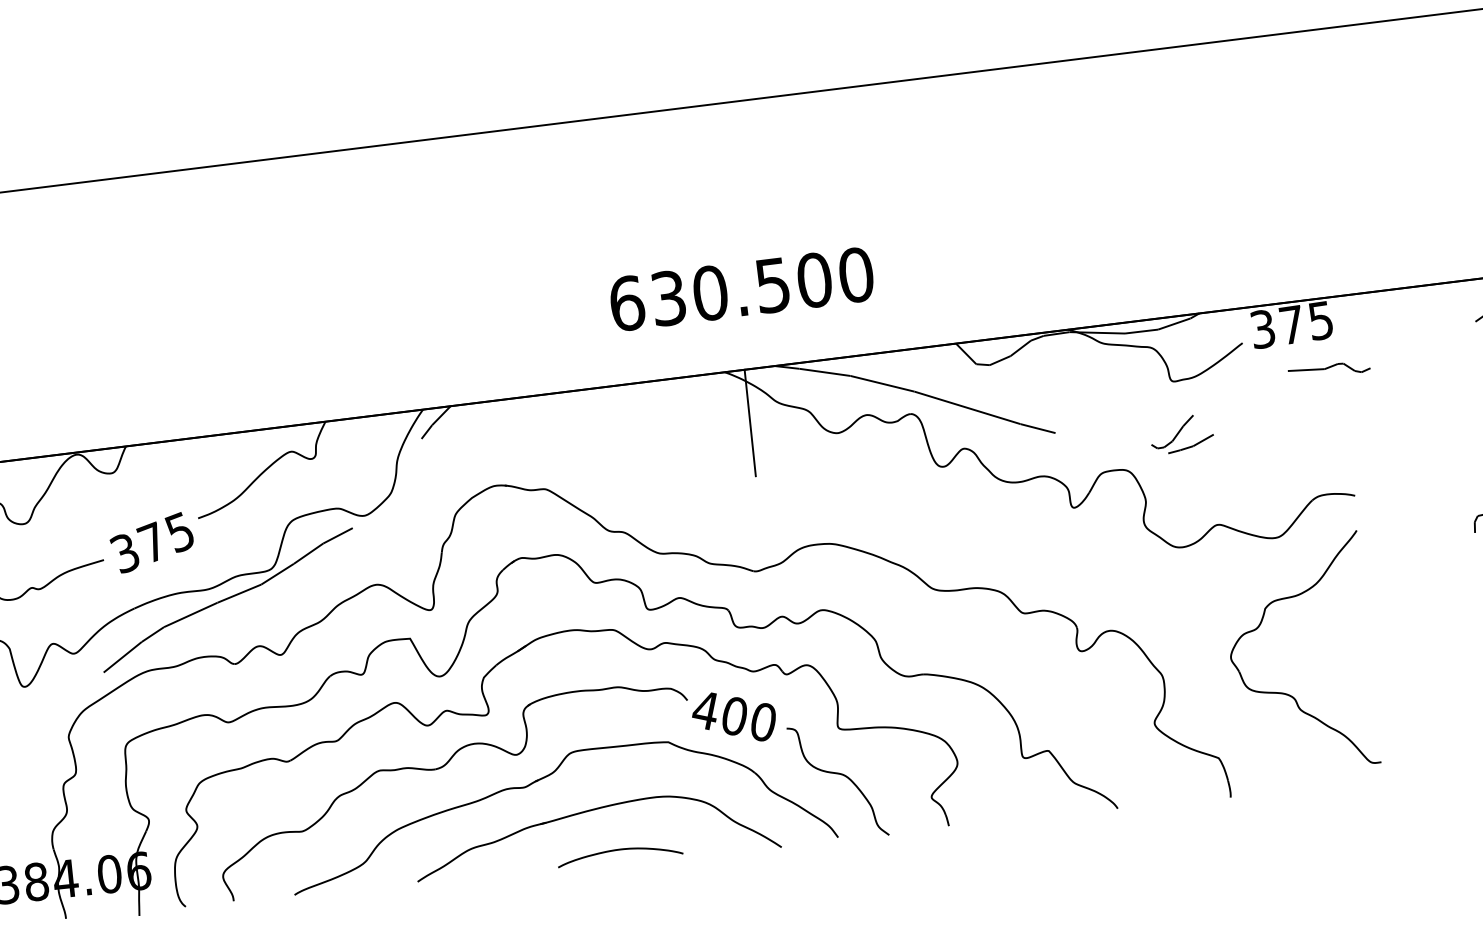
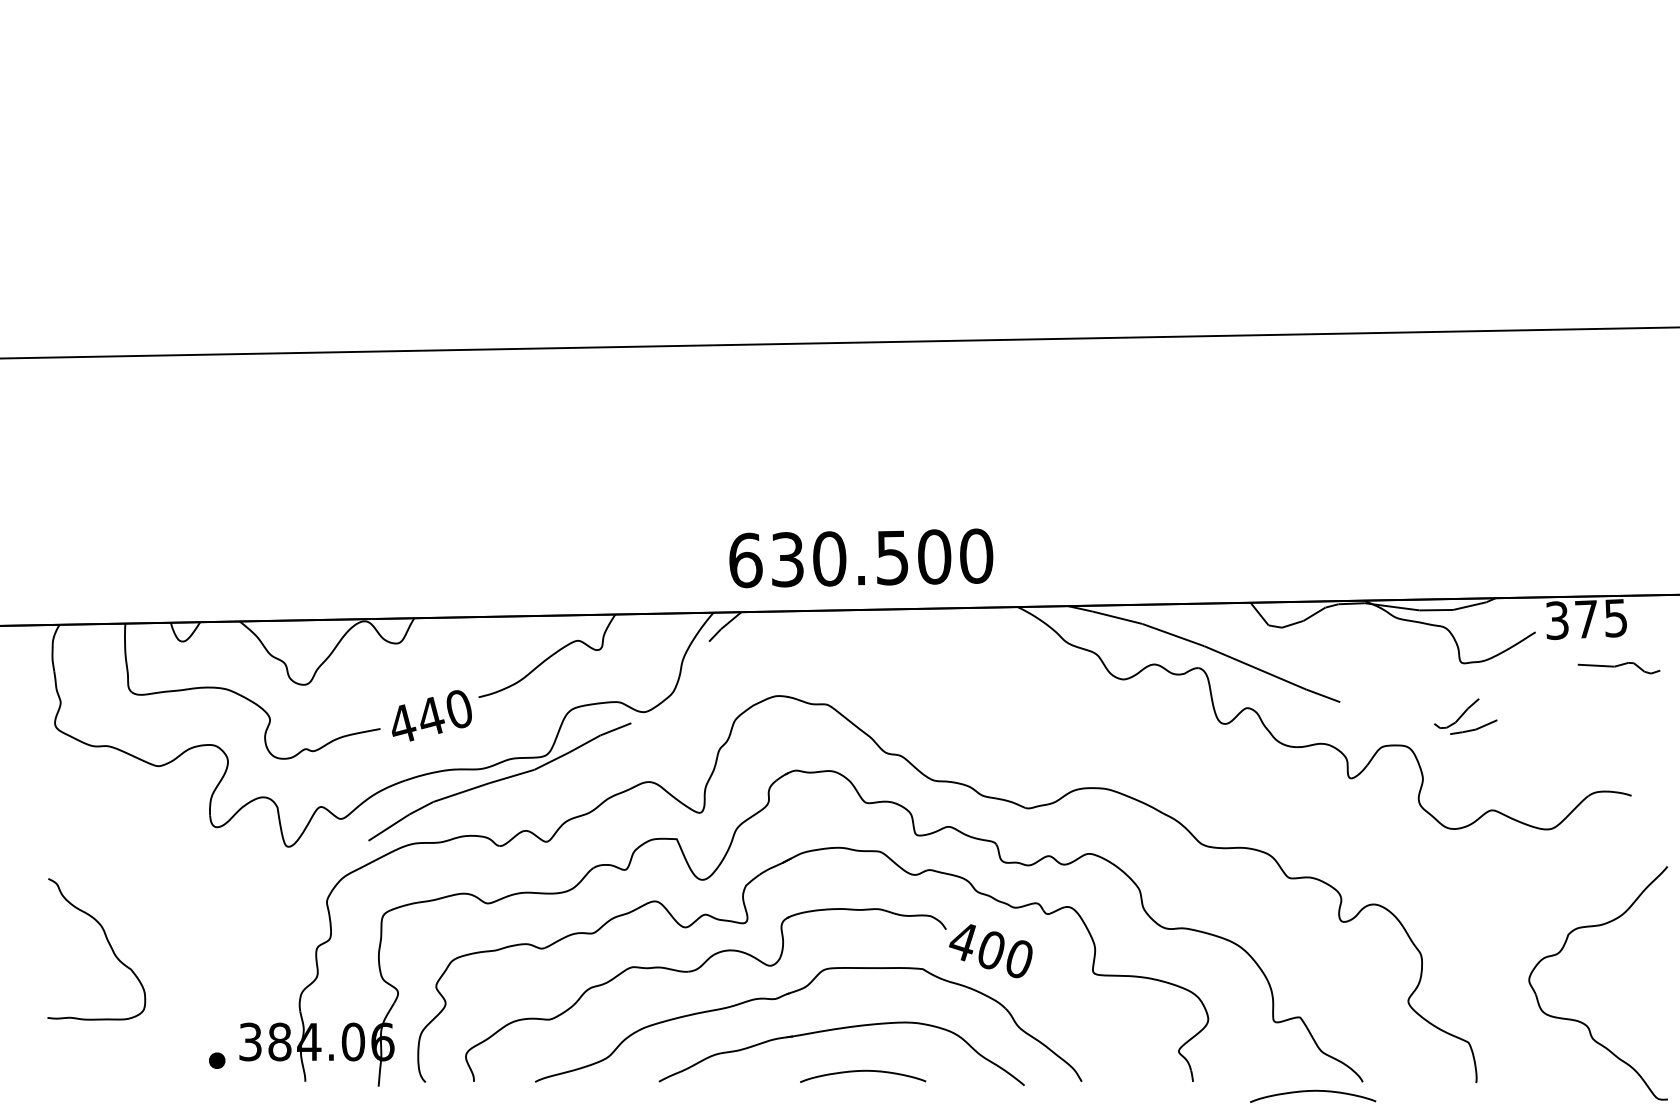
text: (742, 289) -> (861, 558), moved
line: (750, 422) -> (1037, 659), removed
text: (151, 542) -> (429, 716), 375 -> 440
part: (1285, 692) -> (1579, 1020), moved
curve: (839, 774) -> (1089, 1019), removed
curve: (1069, 823) -> (1313, 1091), added

